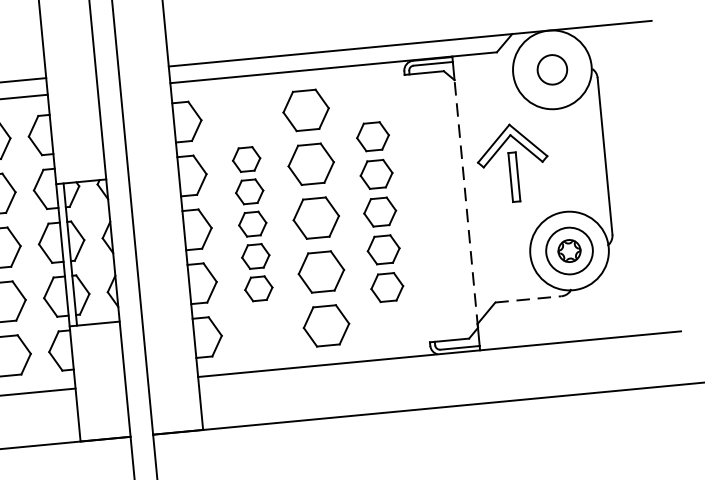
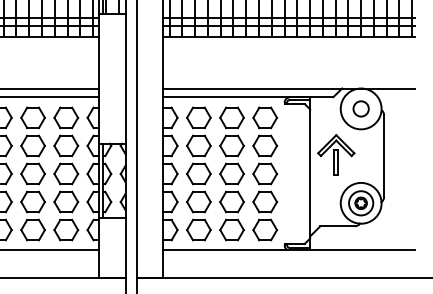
line: (466, 202) -> (310, 173), dashed -> solid
part: (380, 211) -> (265, 173), size x1.43
part: (251, 223) -> (198, 173), size x1.67
line: (530, 299) -> (338, 226), dashed -> solid

